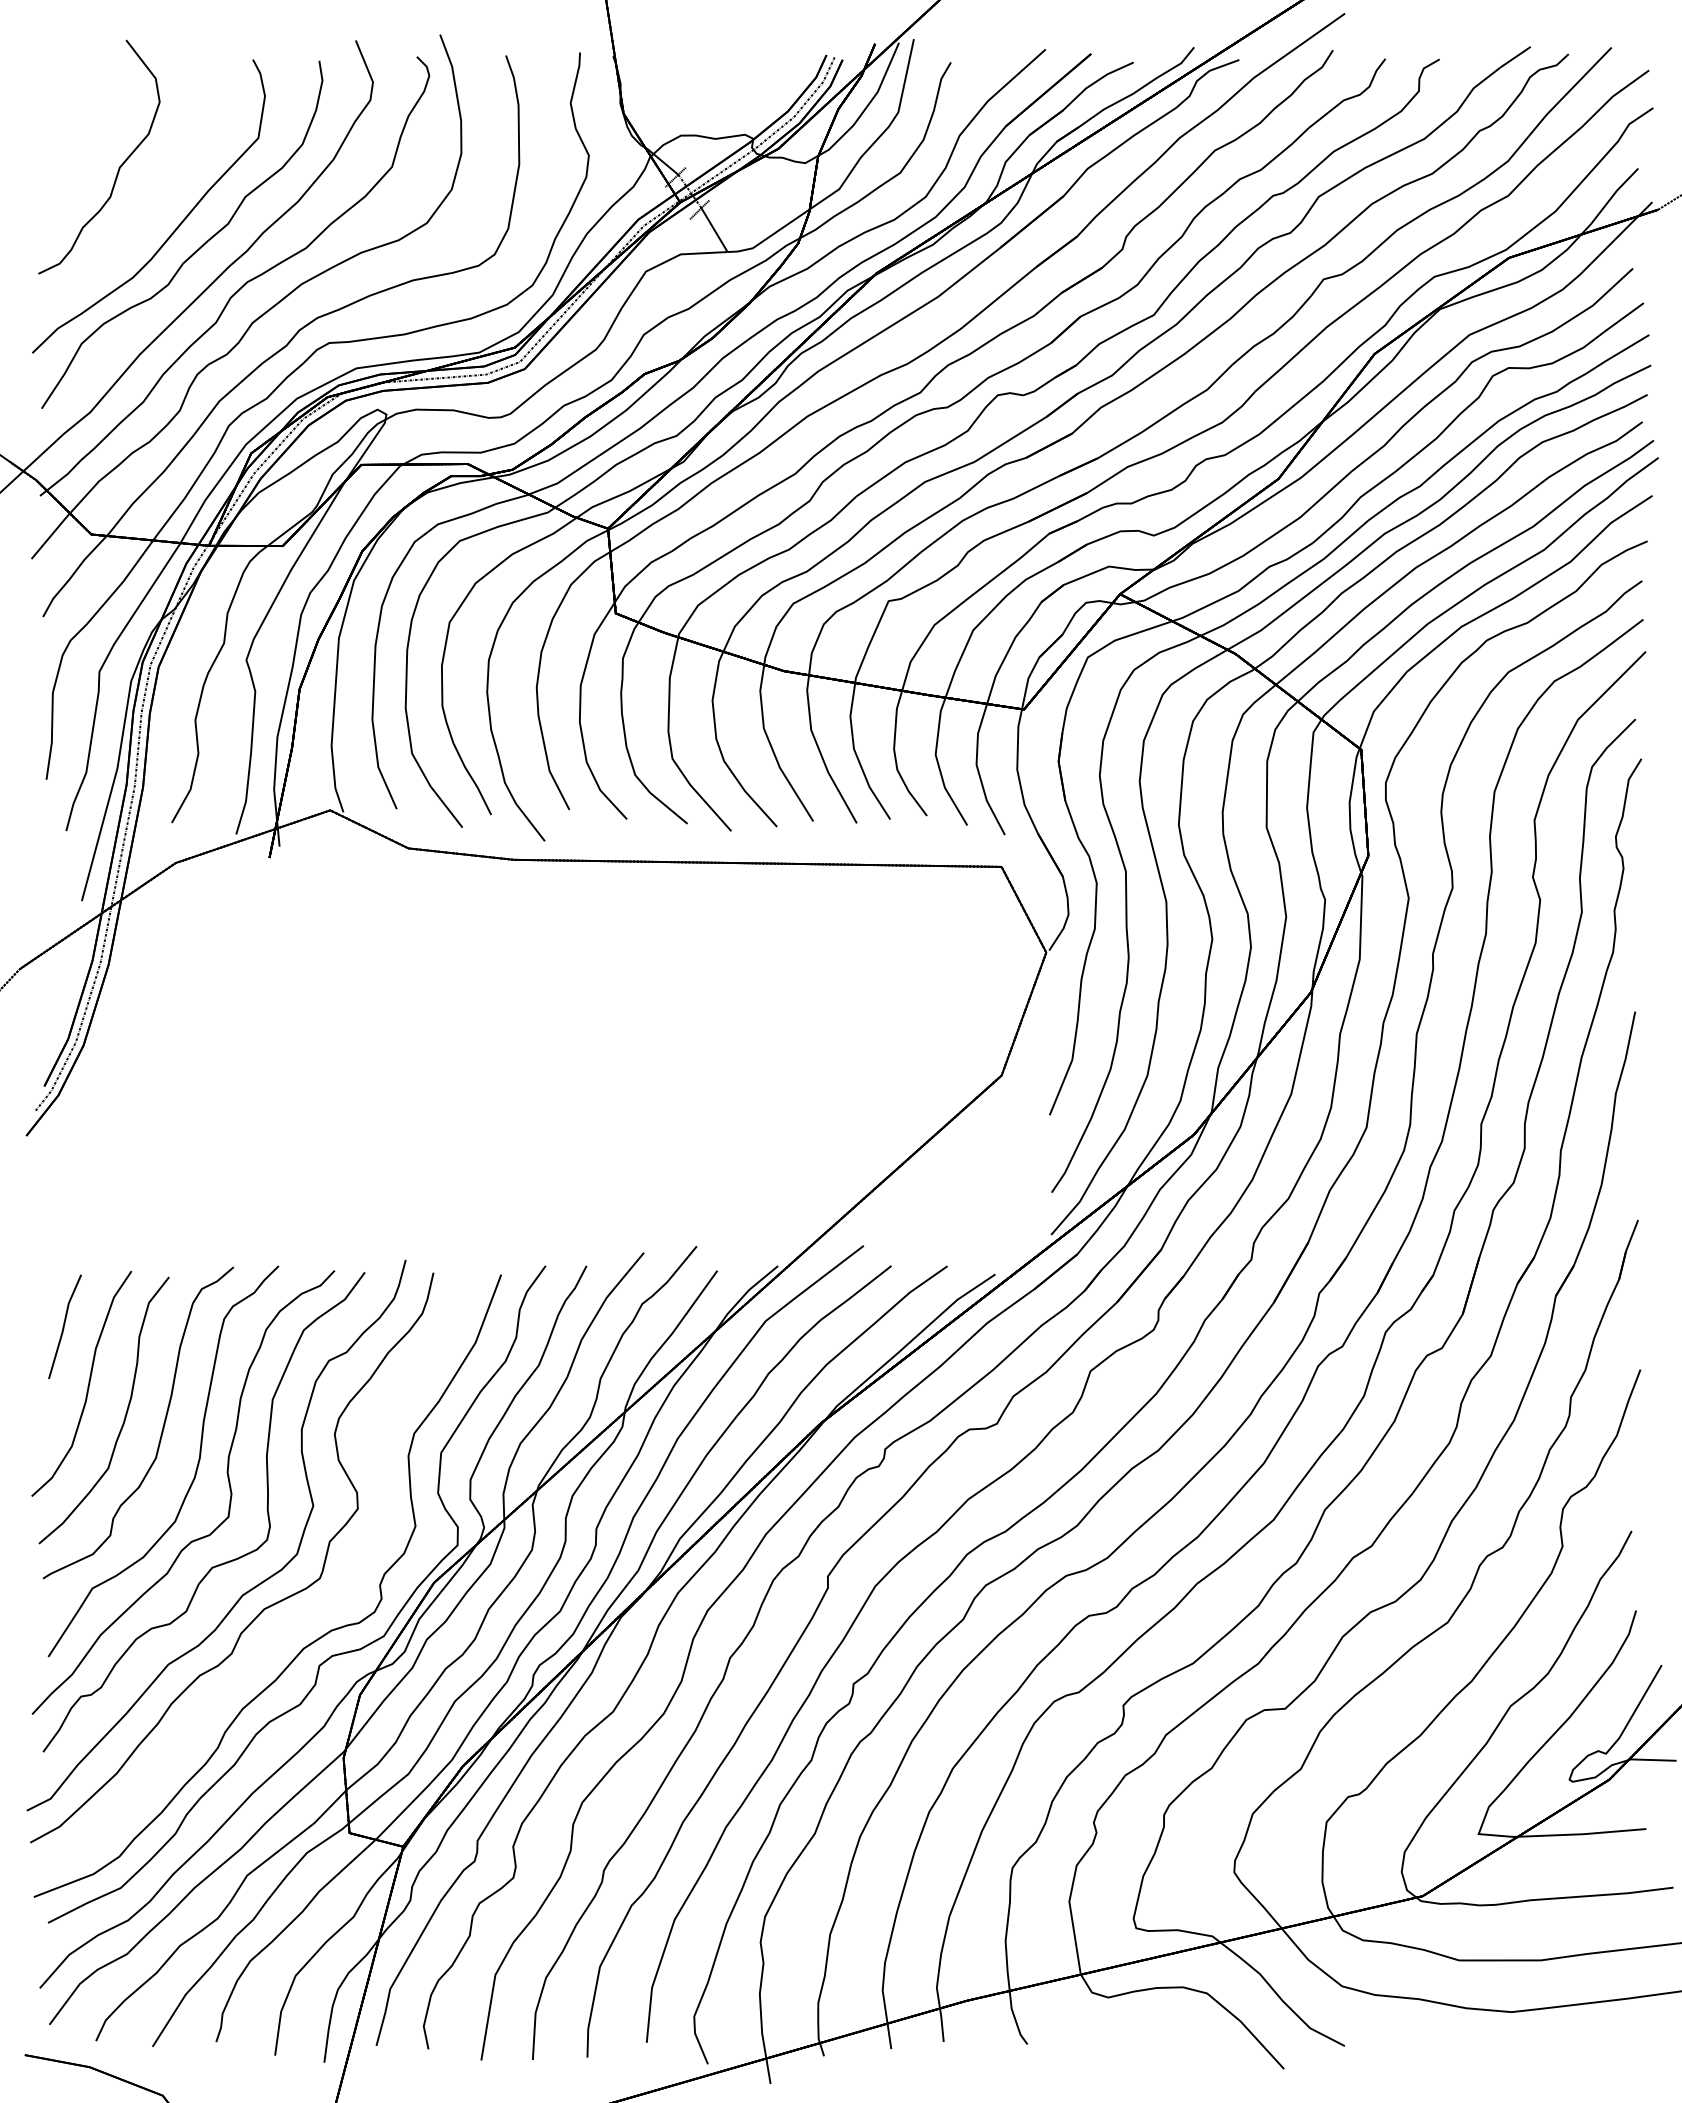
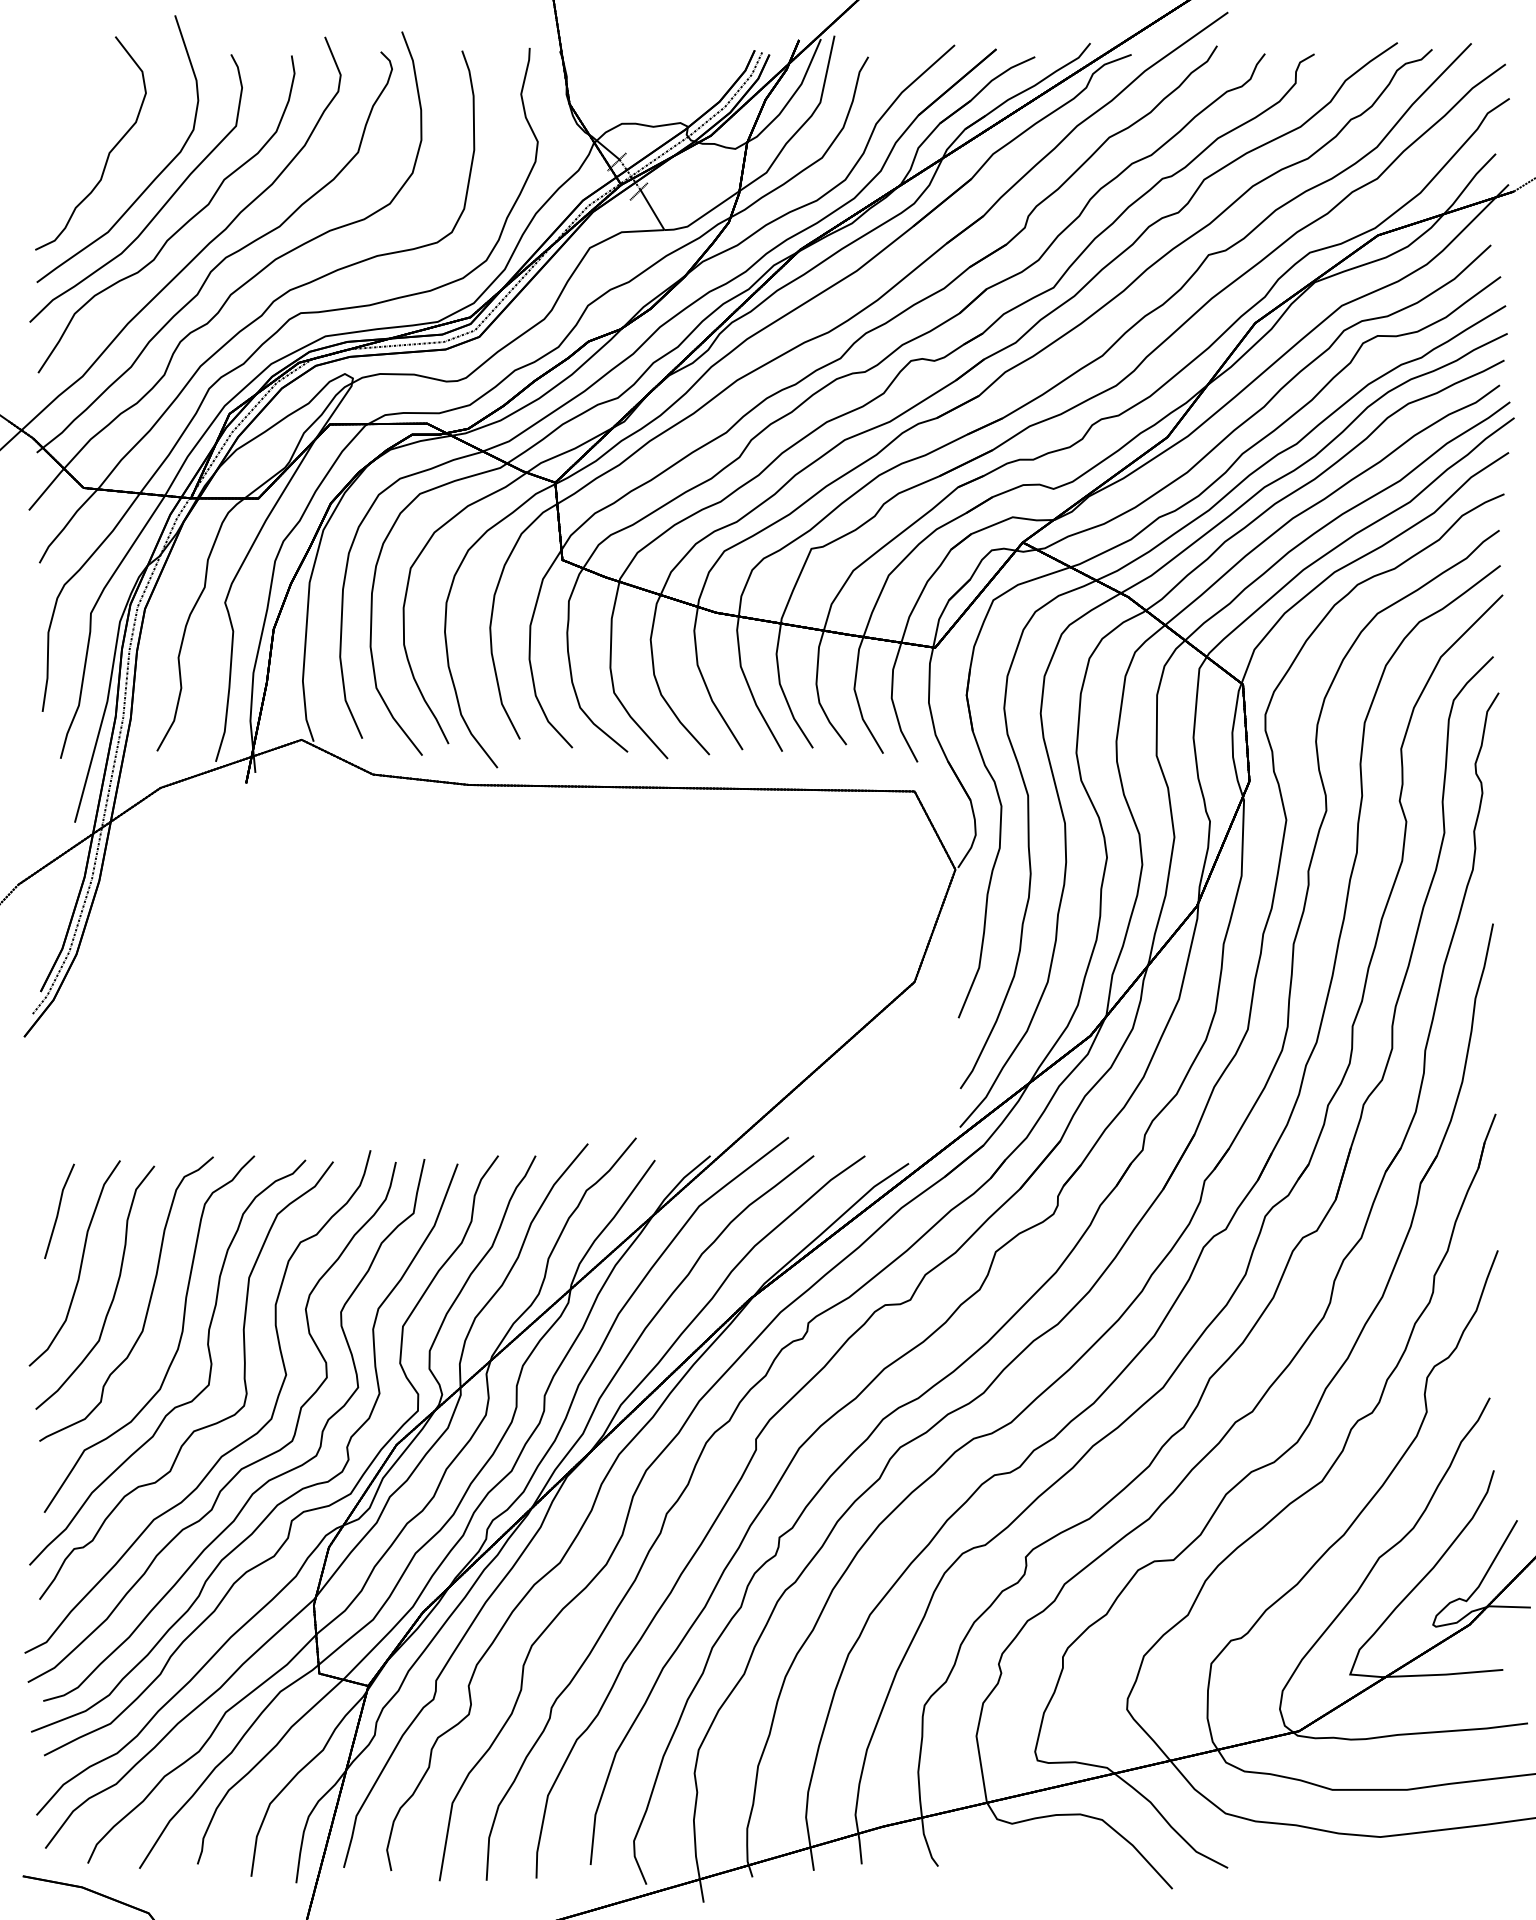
curve: (165, 199) -> (151, 182), added
part: (294, 1620) -> (269, 1479), added

